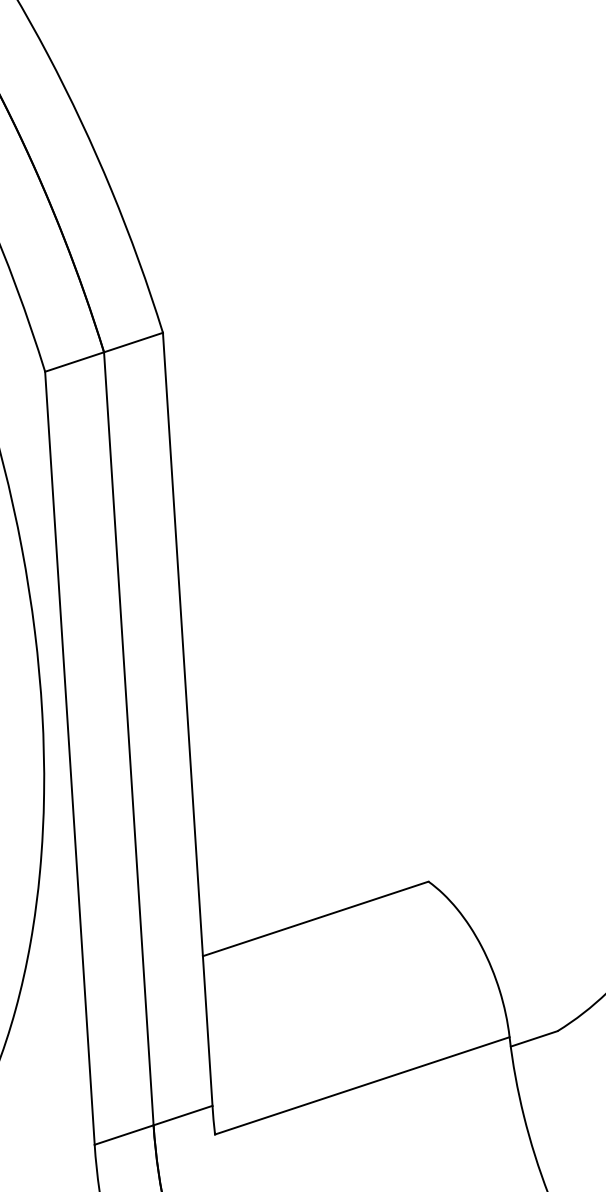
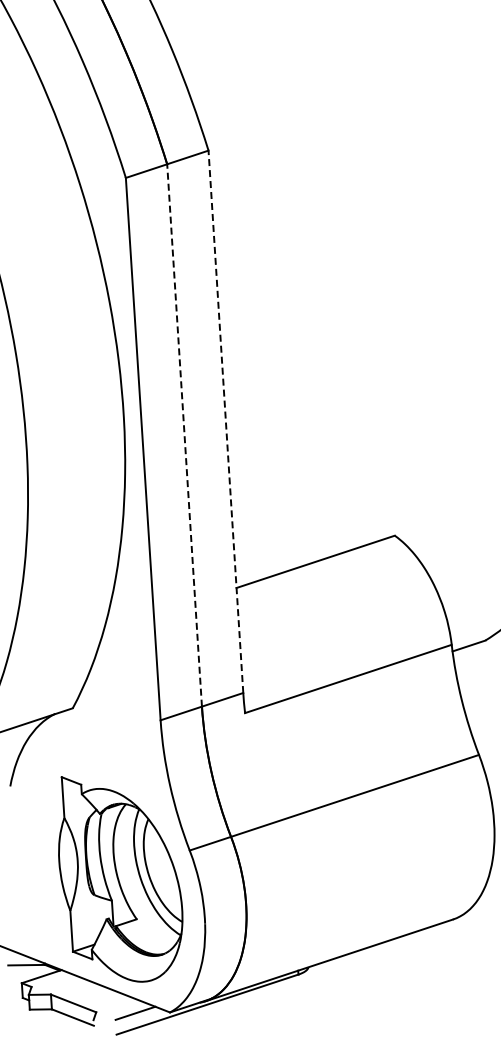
line: (187, 718) -> (225, 421), solid -> dashed
line: (128, 738) -> (184, 435), solid -> dashed

